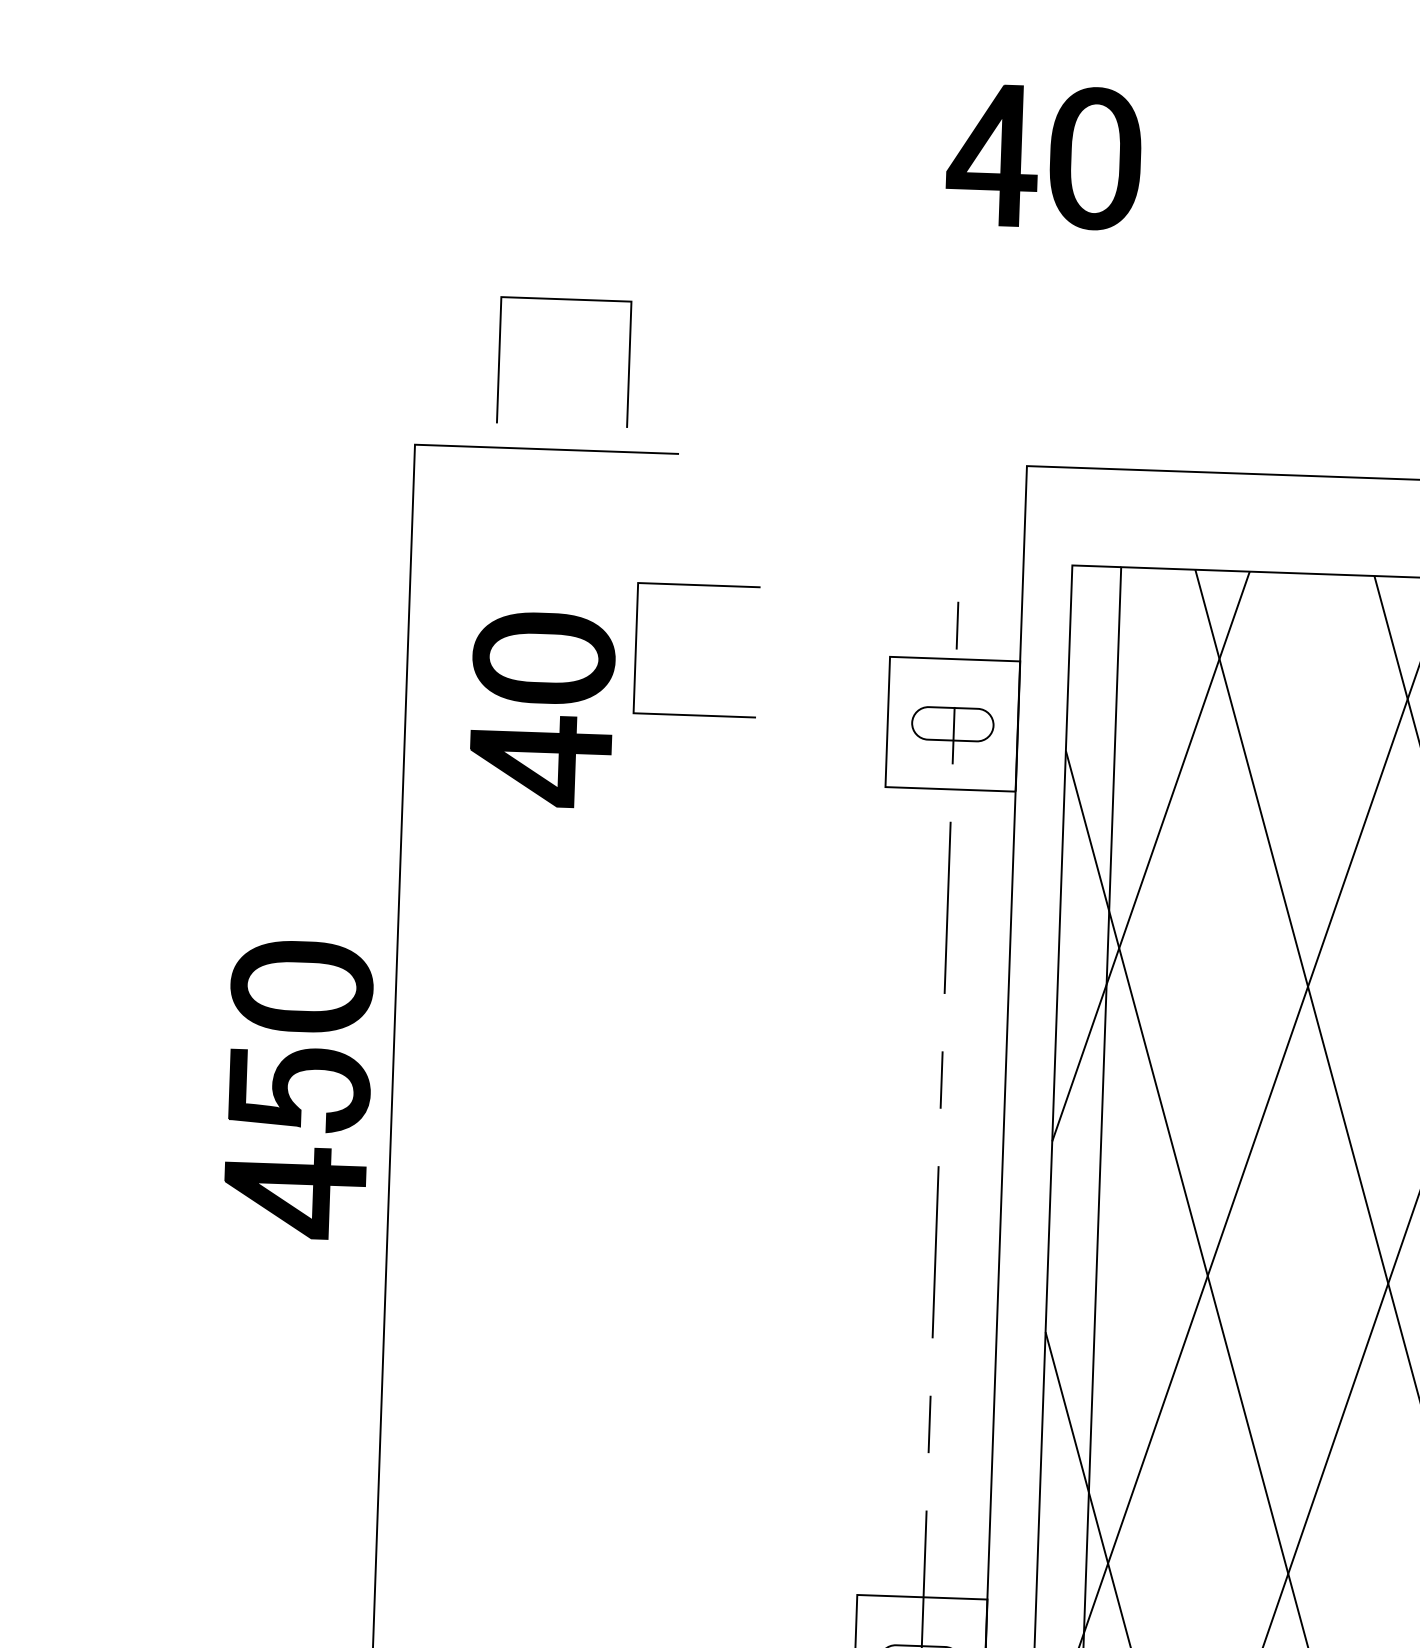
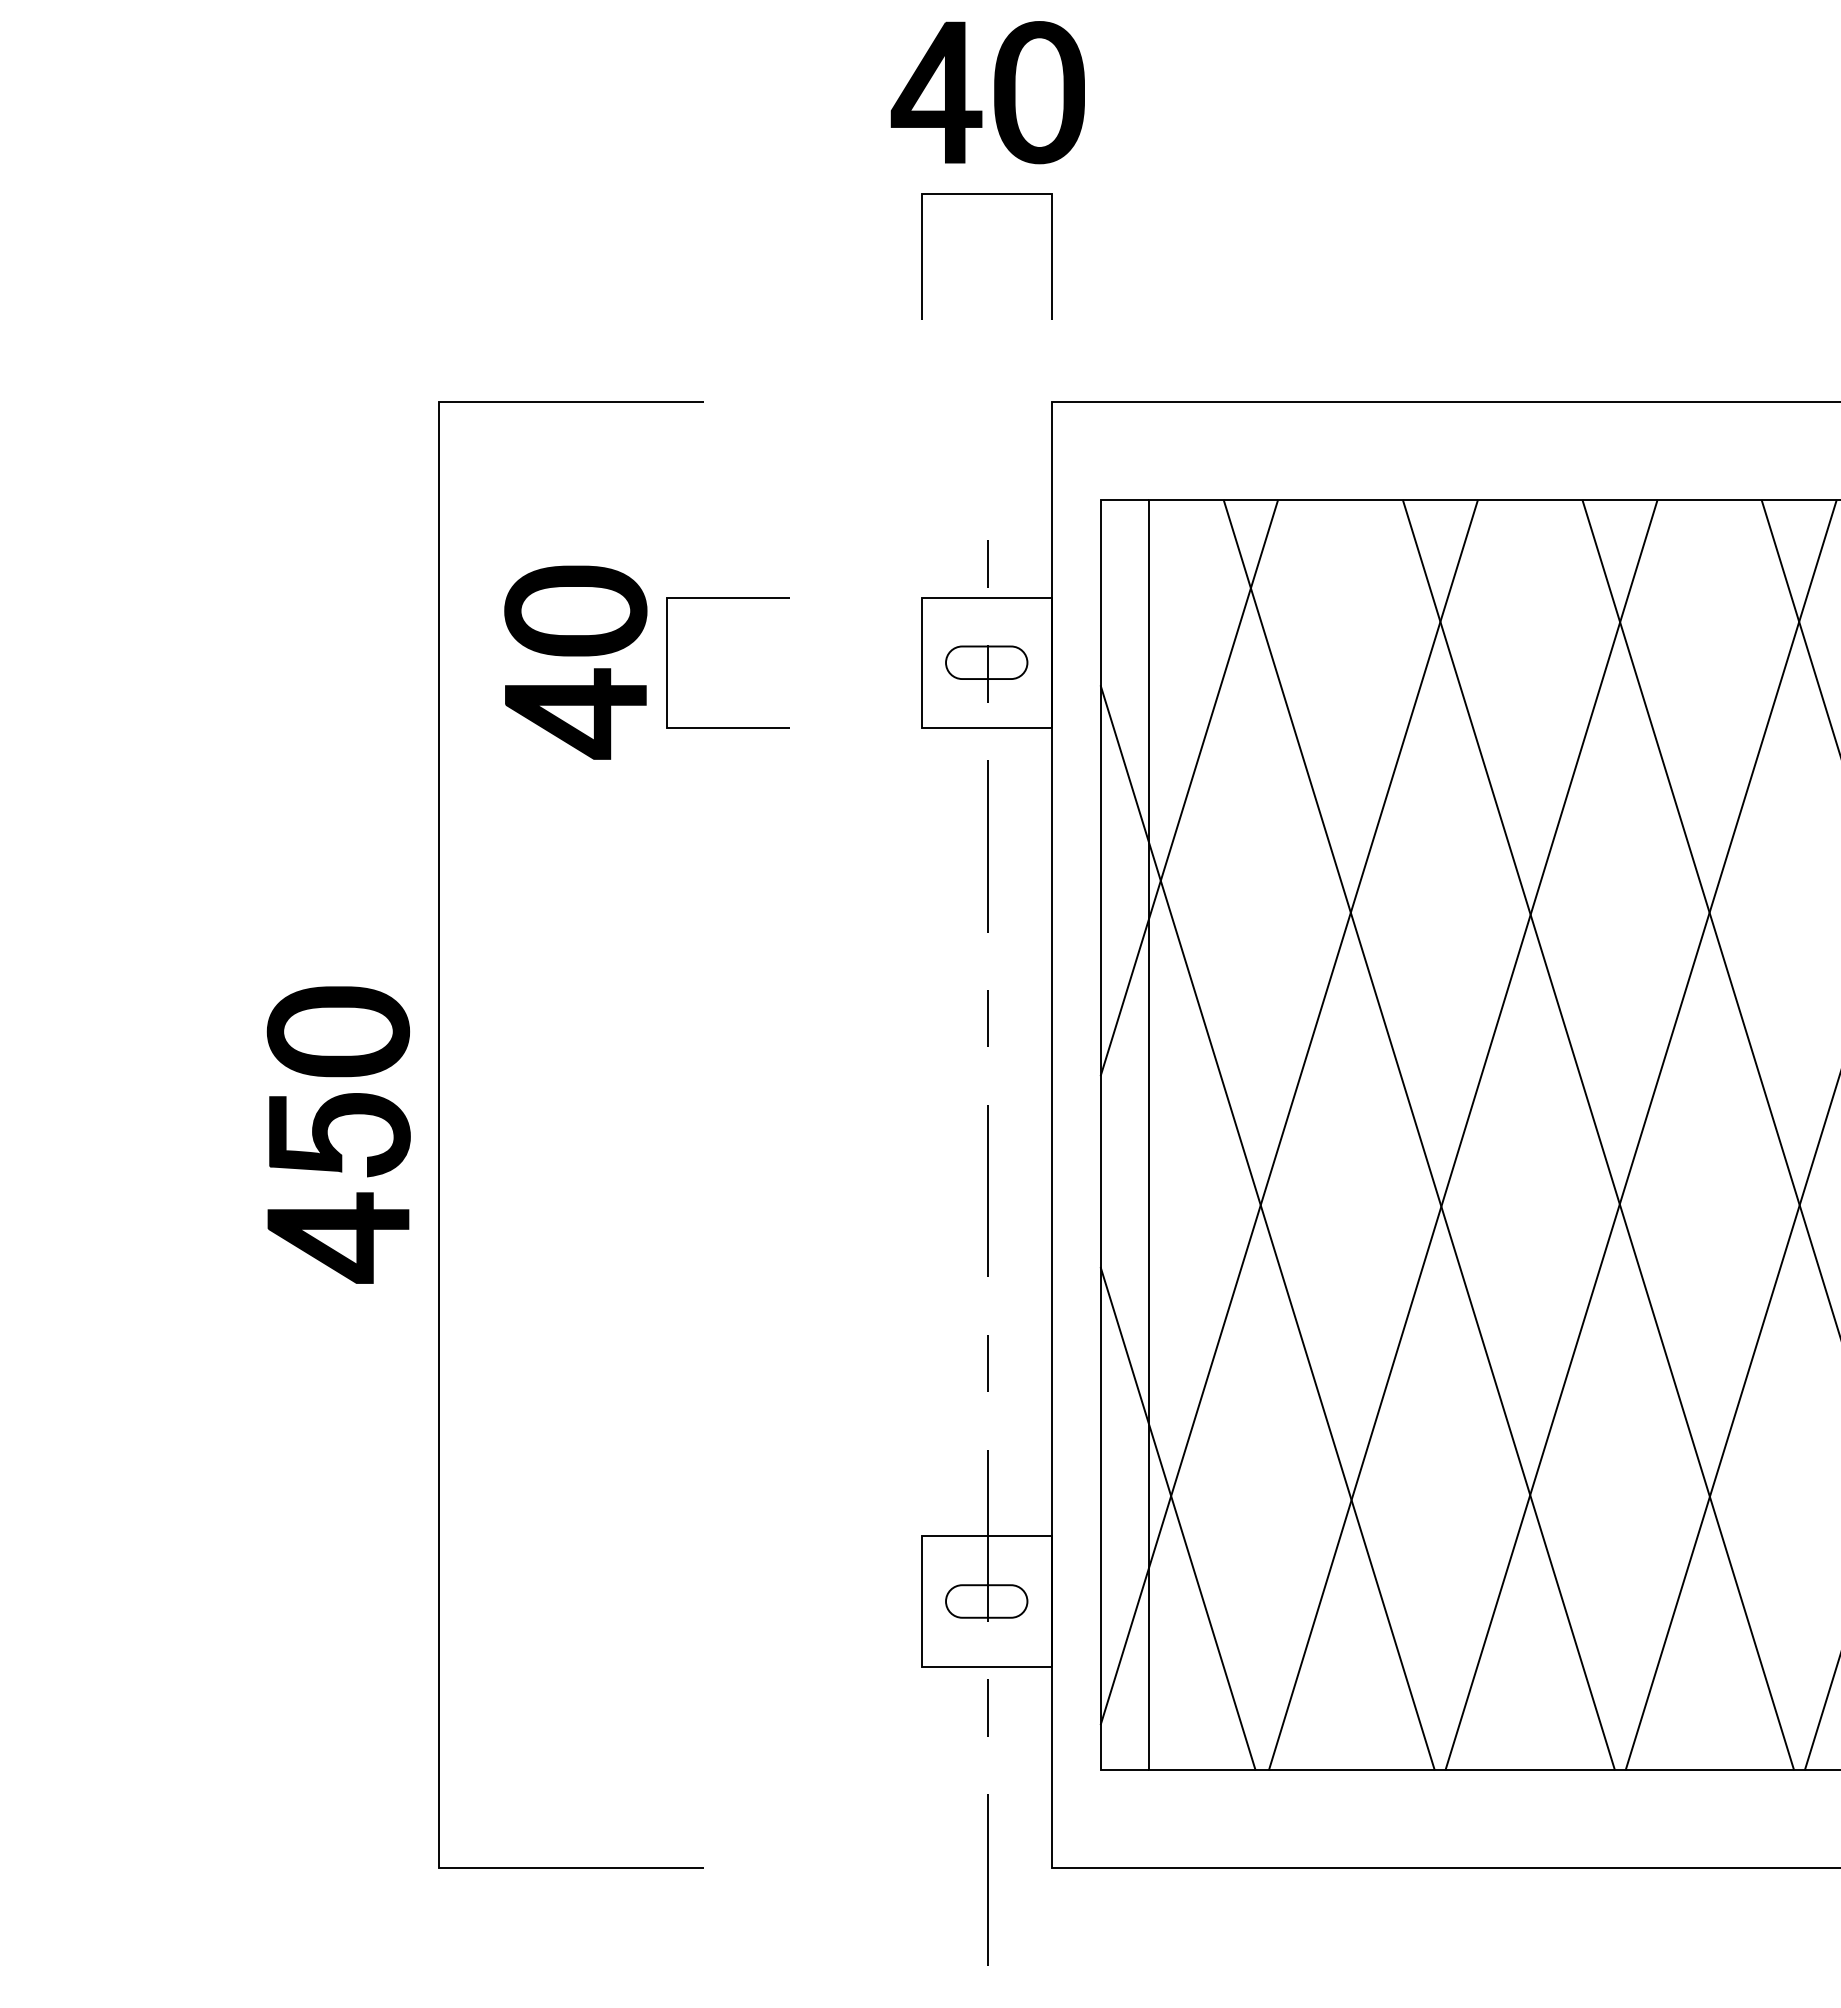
part: (1050, 157) -> (994, 92), moved
line: (566, 300) -> (986, 194), moved
line: (636, 647) -> (667, 662), moved
part: (288, 1091) -> (328, 1136), moved

